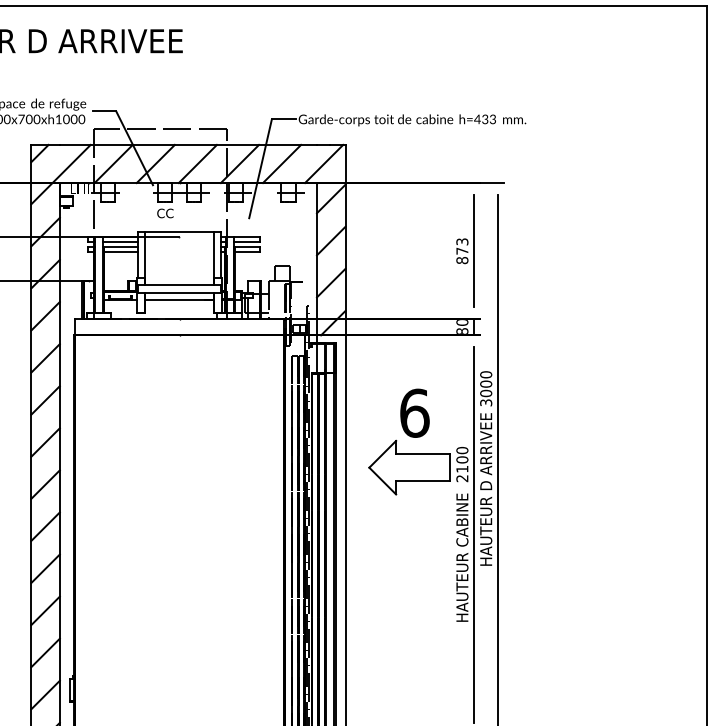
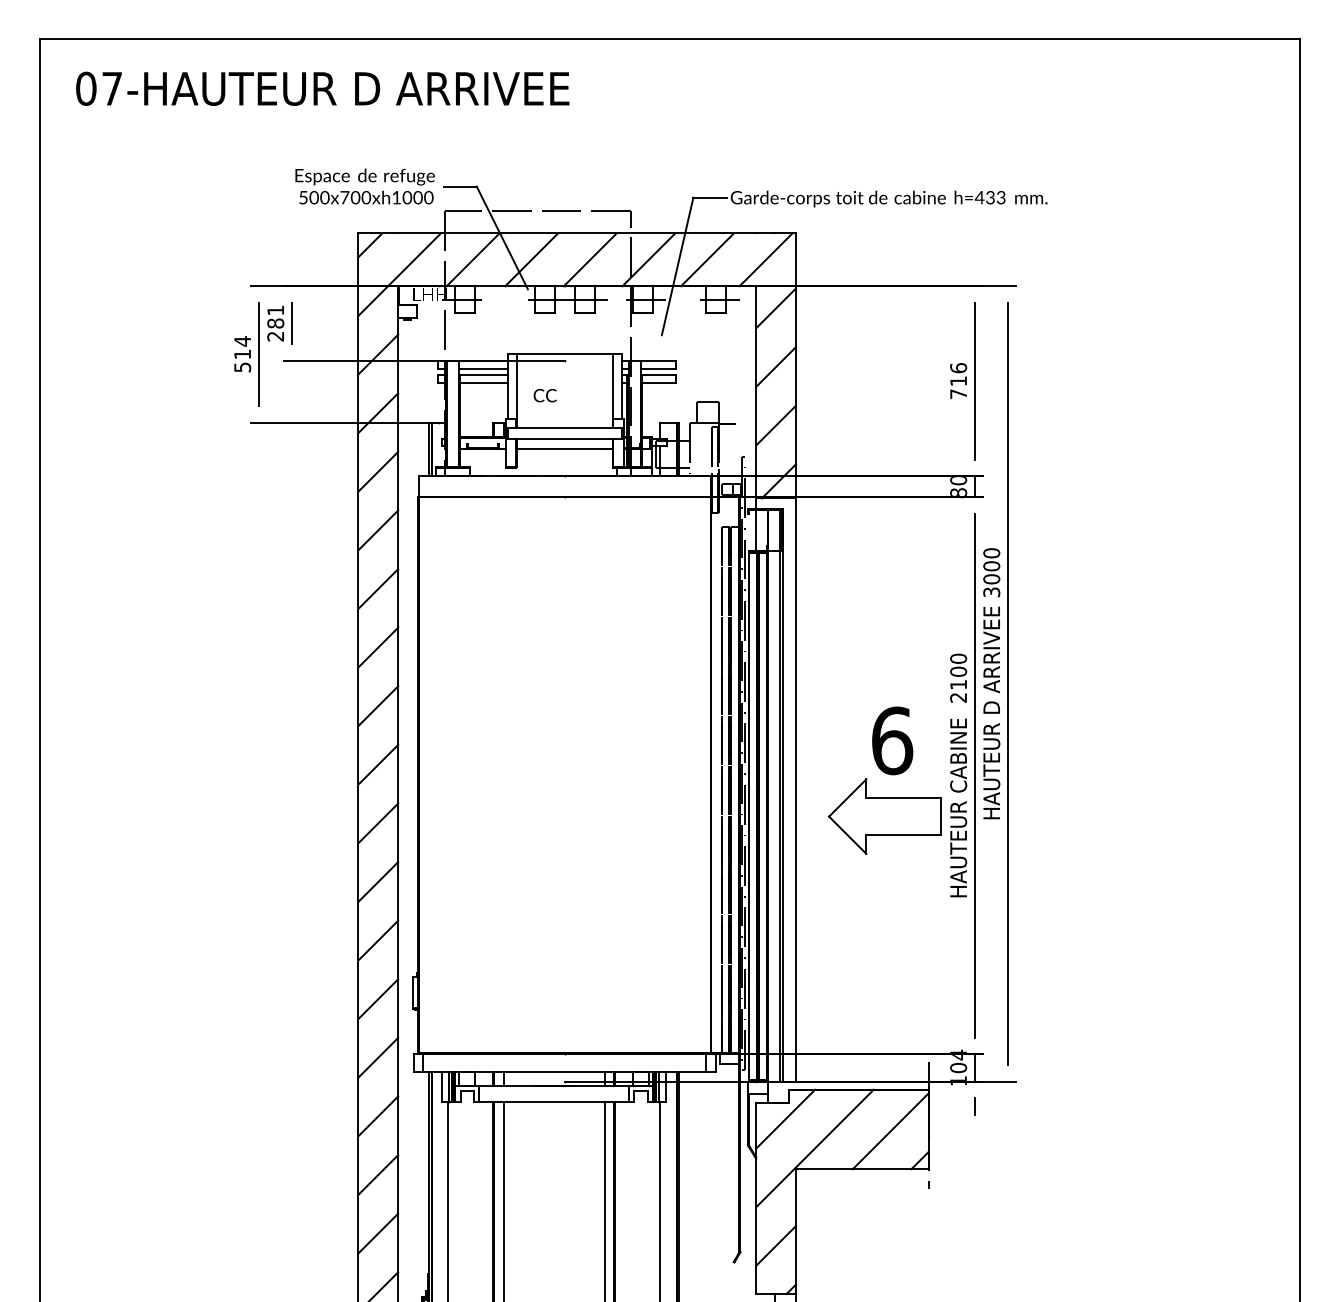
text: (164, 213) -> (544, 395), moved
text: (462, 251) -> (958, 381), 873 -> 716
part: (410, 437) -> (886, 774), moved

